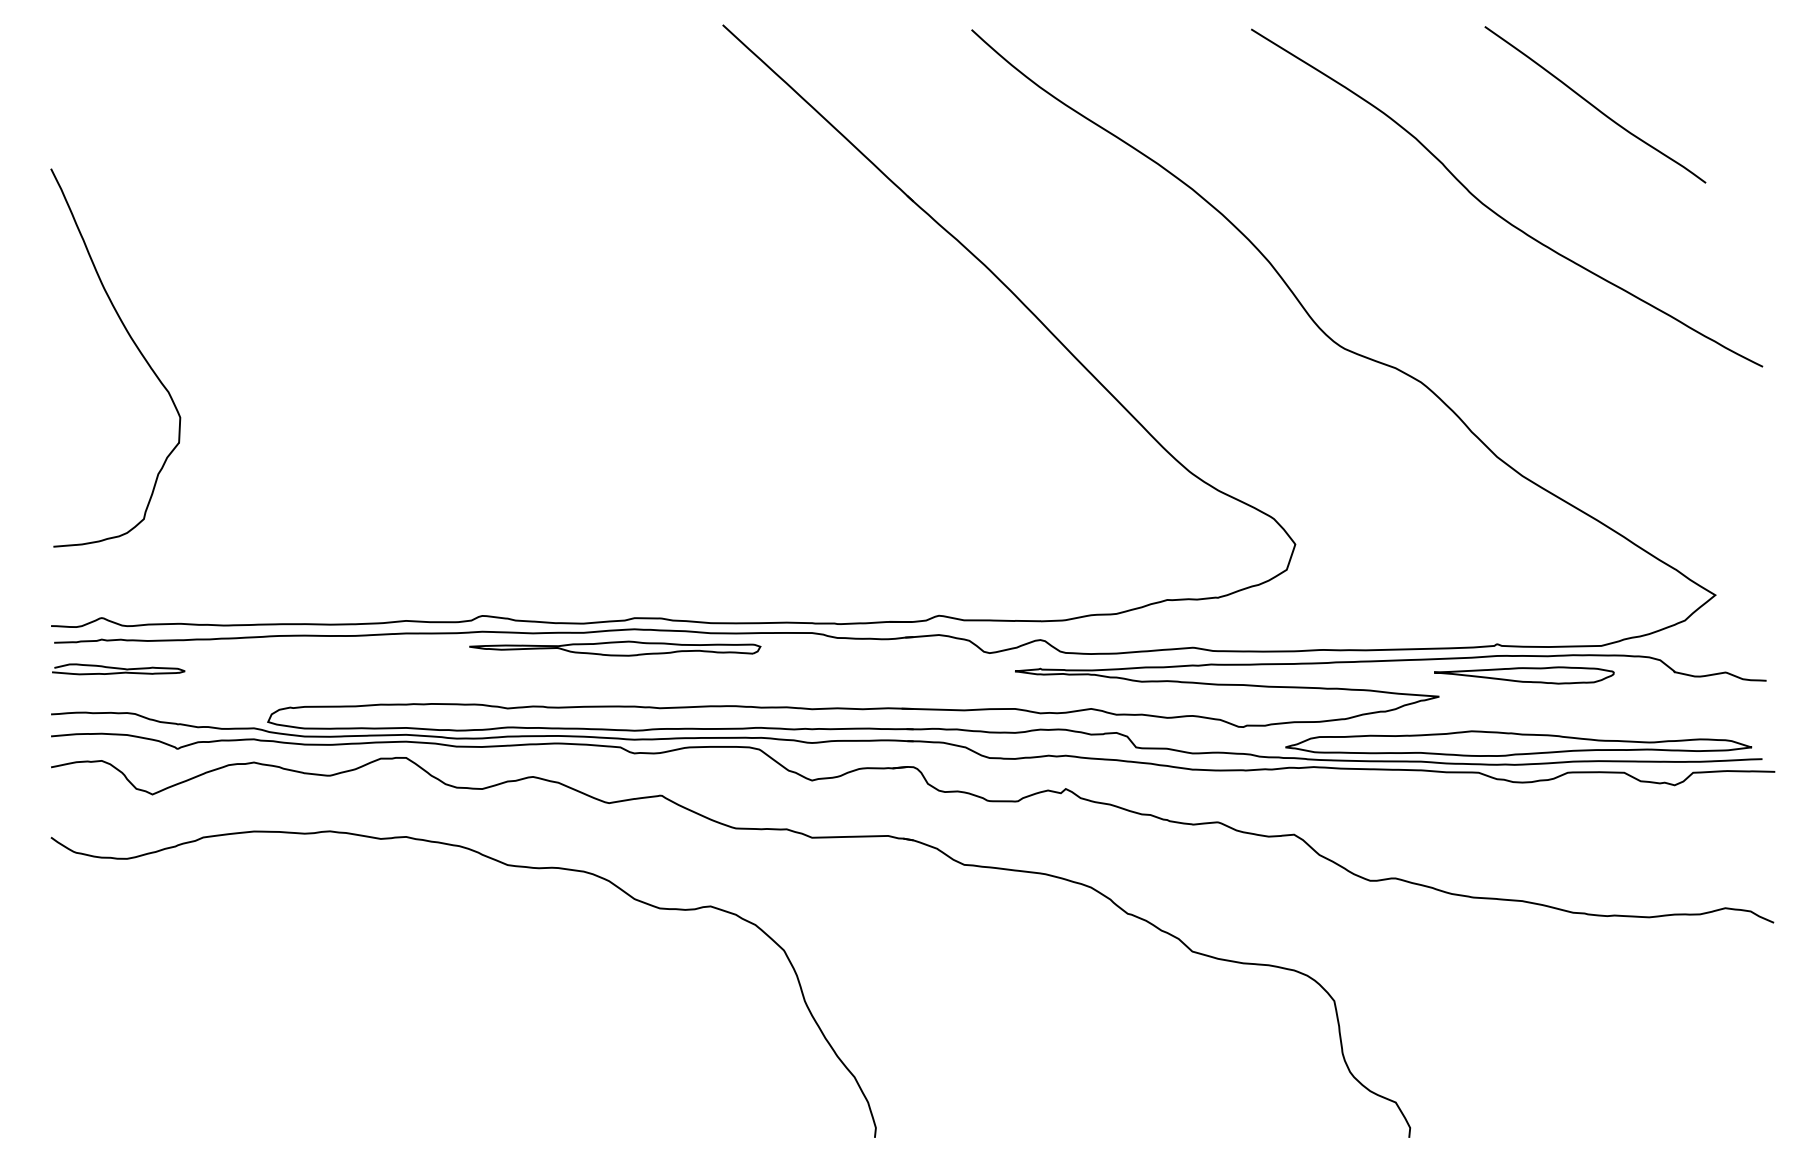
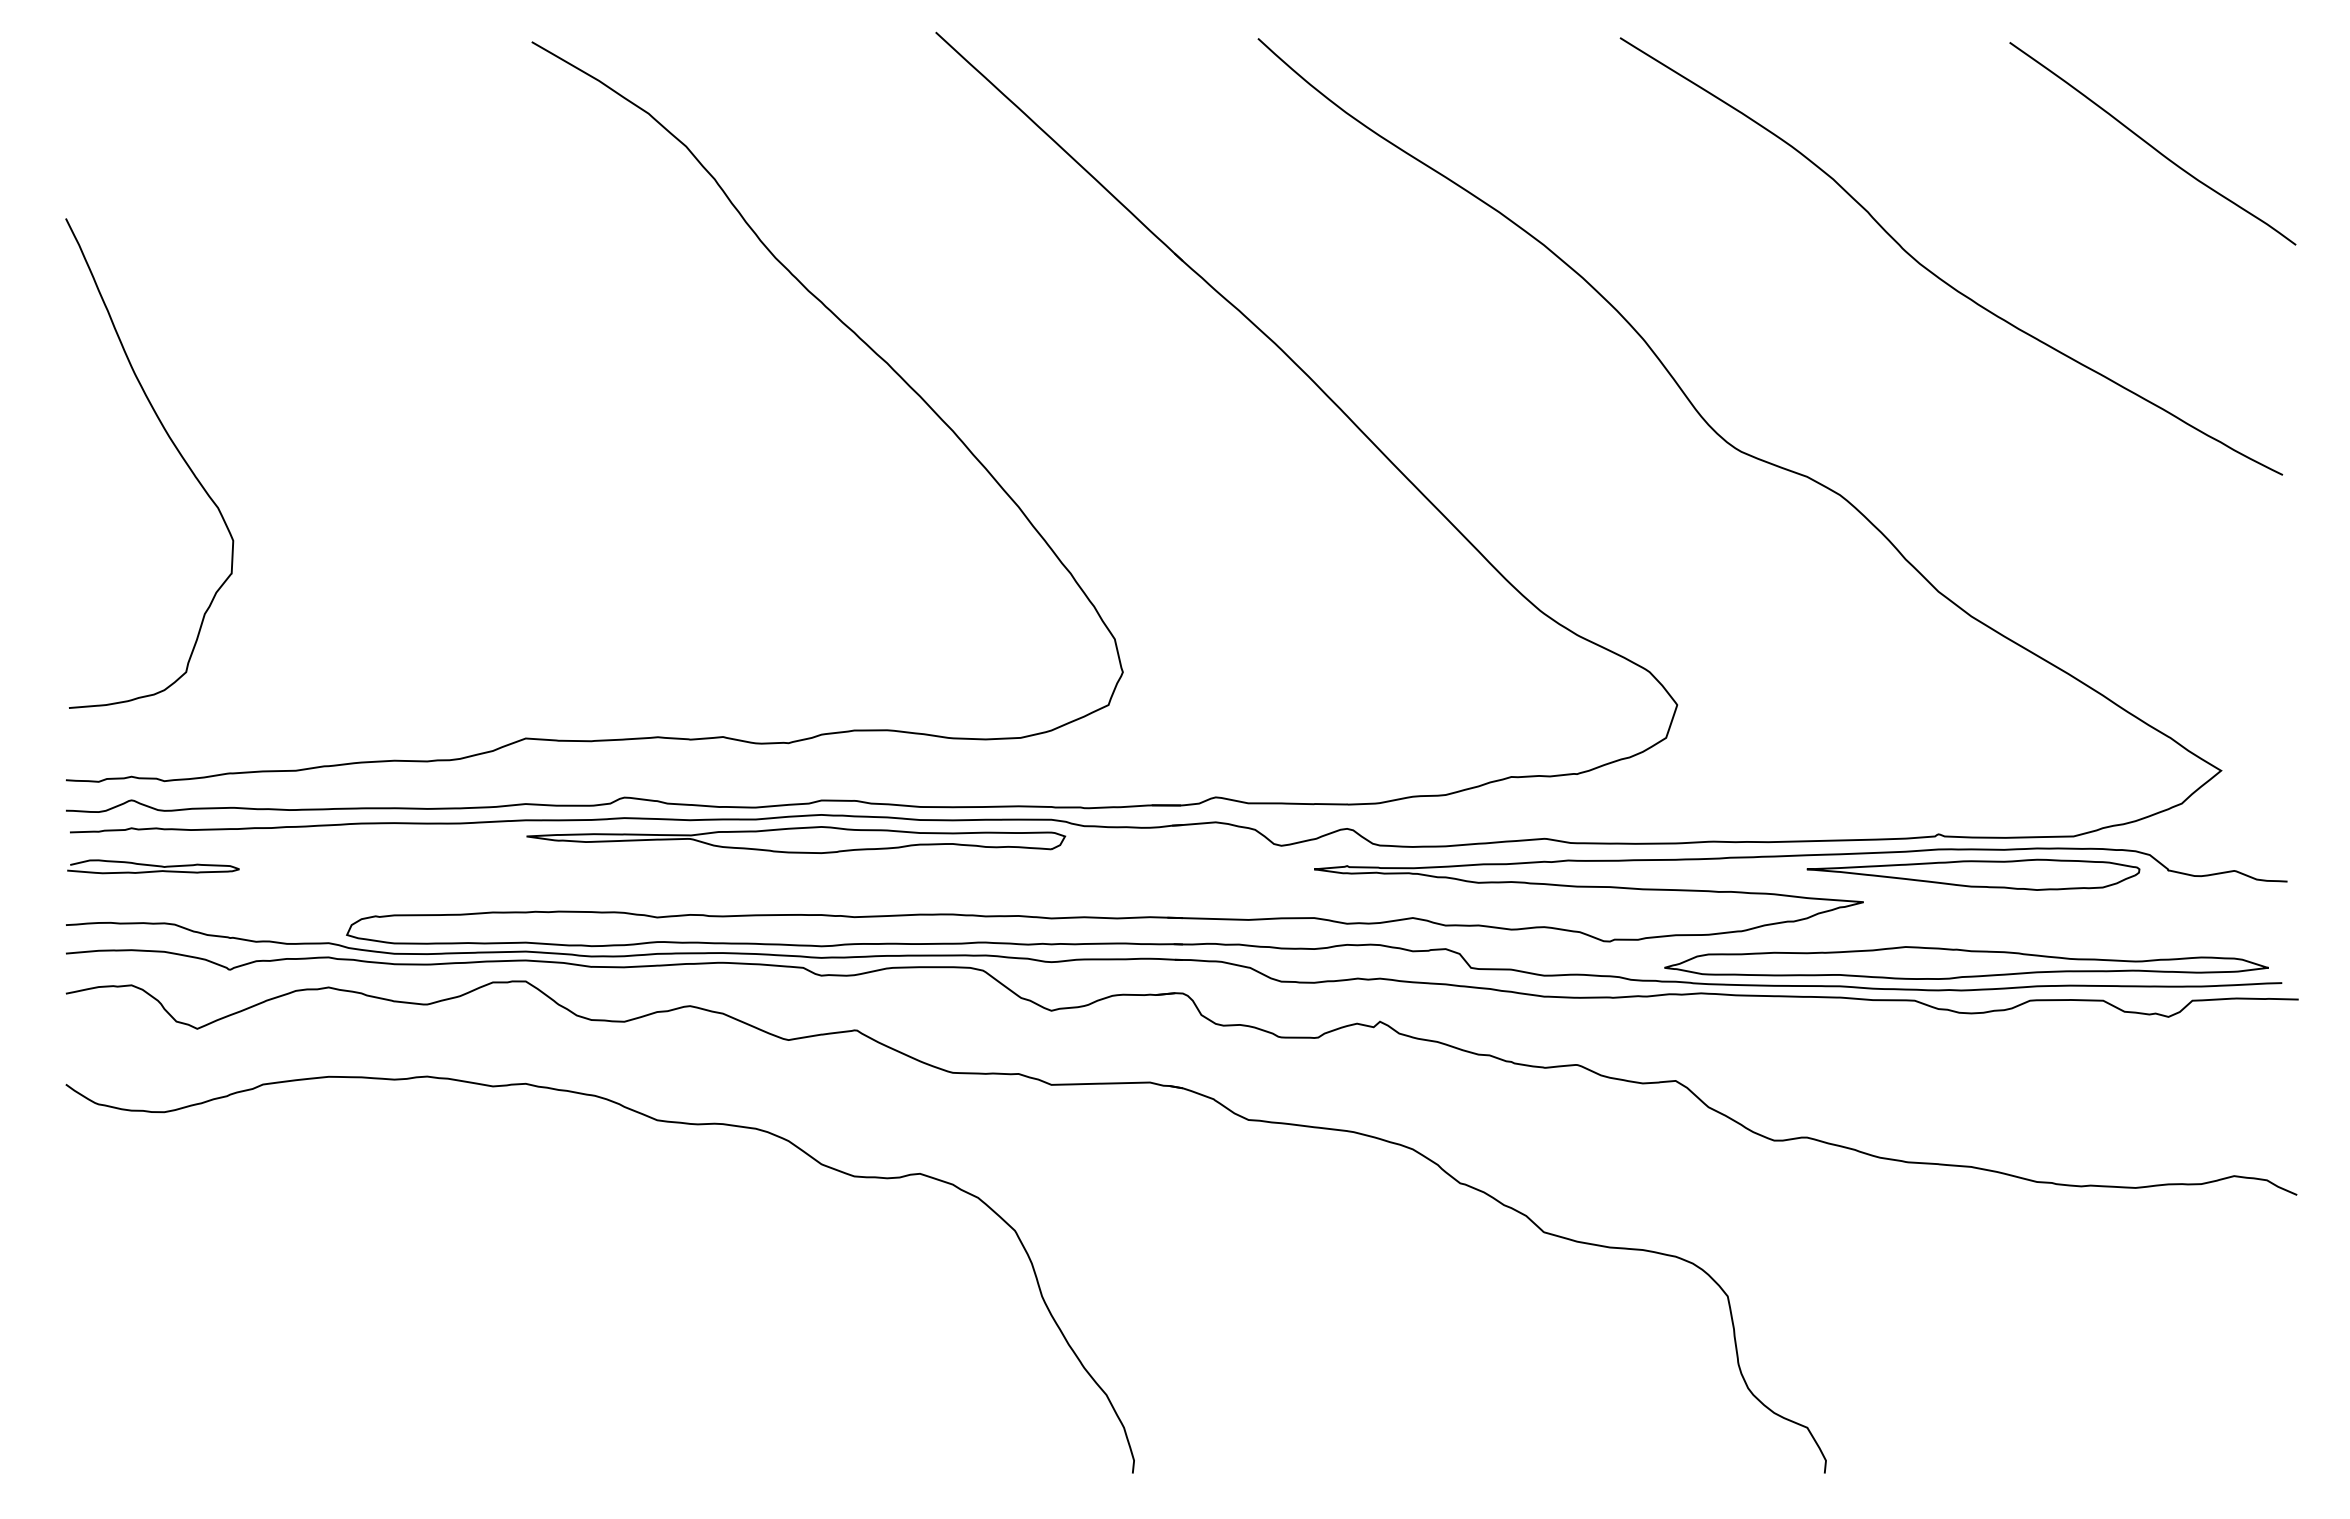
curve: (1595, 106) -> (2152, 145), moved
curve: (597, 198) -> (773, 257), added
part: (615, 648) -> (796, 839), size x1.43
part: (1524, 675) -> (1973, 874), size x1.43

